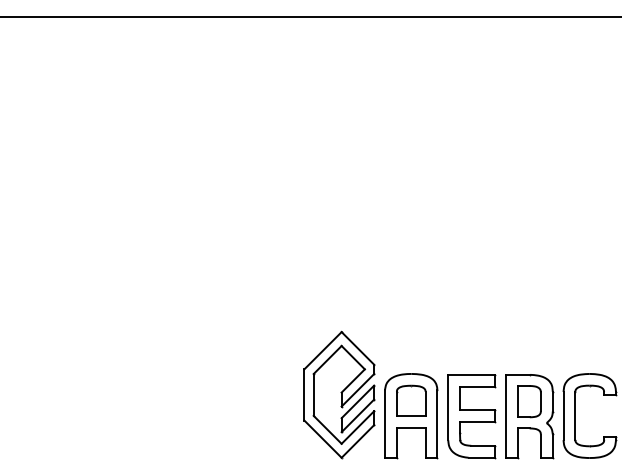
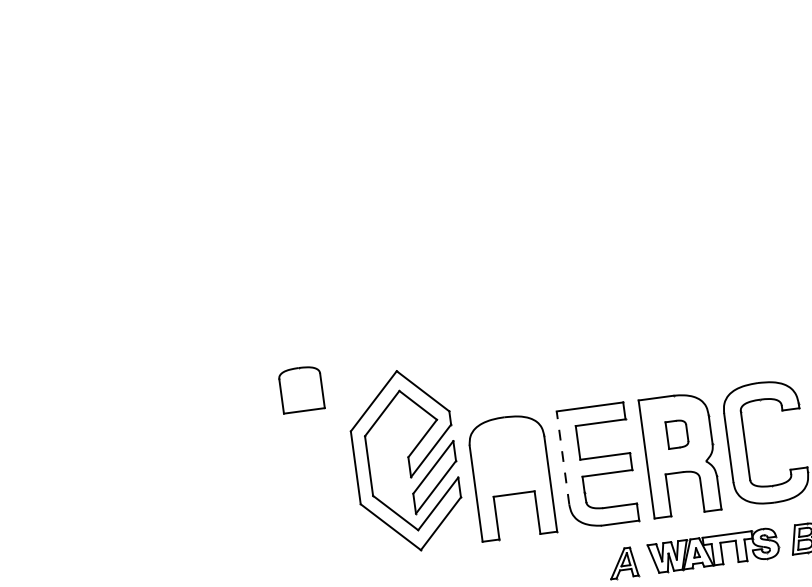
part: (411, 400) -> (301, 388), moved
part: (529, 401) -> (677, 433), size x0.6
line: (448, 407) -> (563, 457), solid -> dashed

